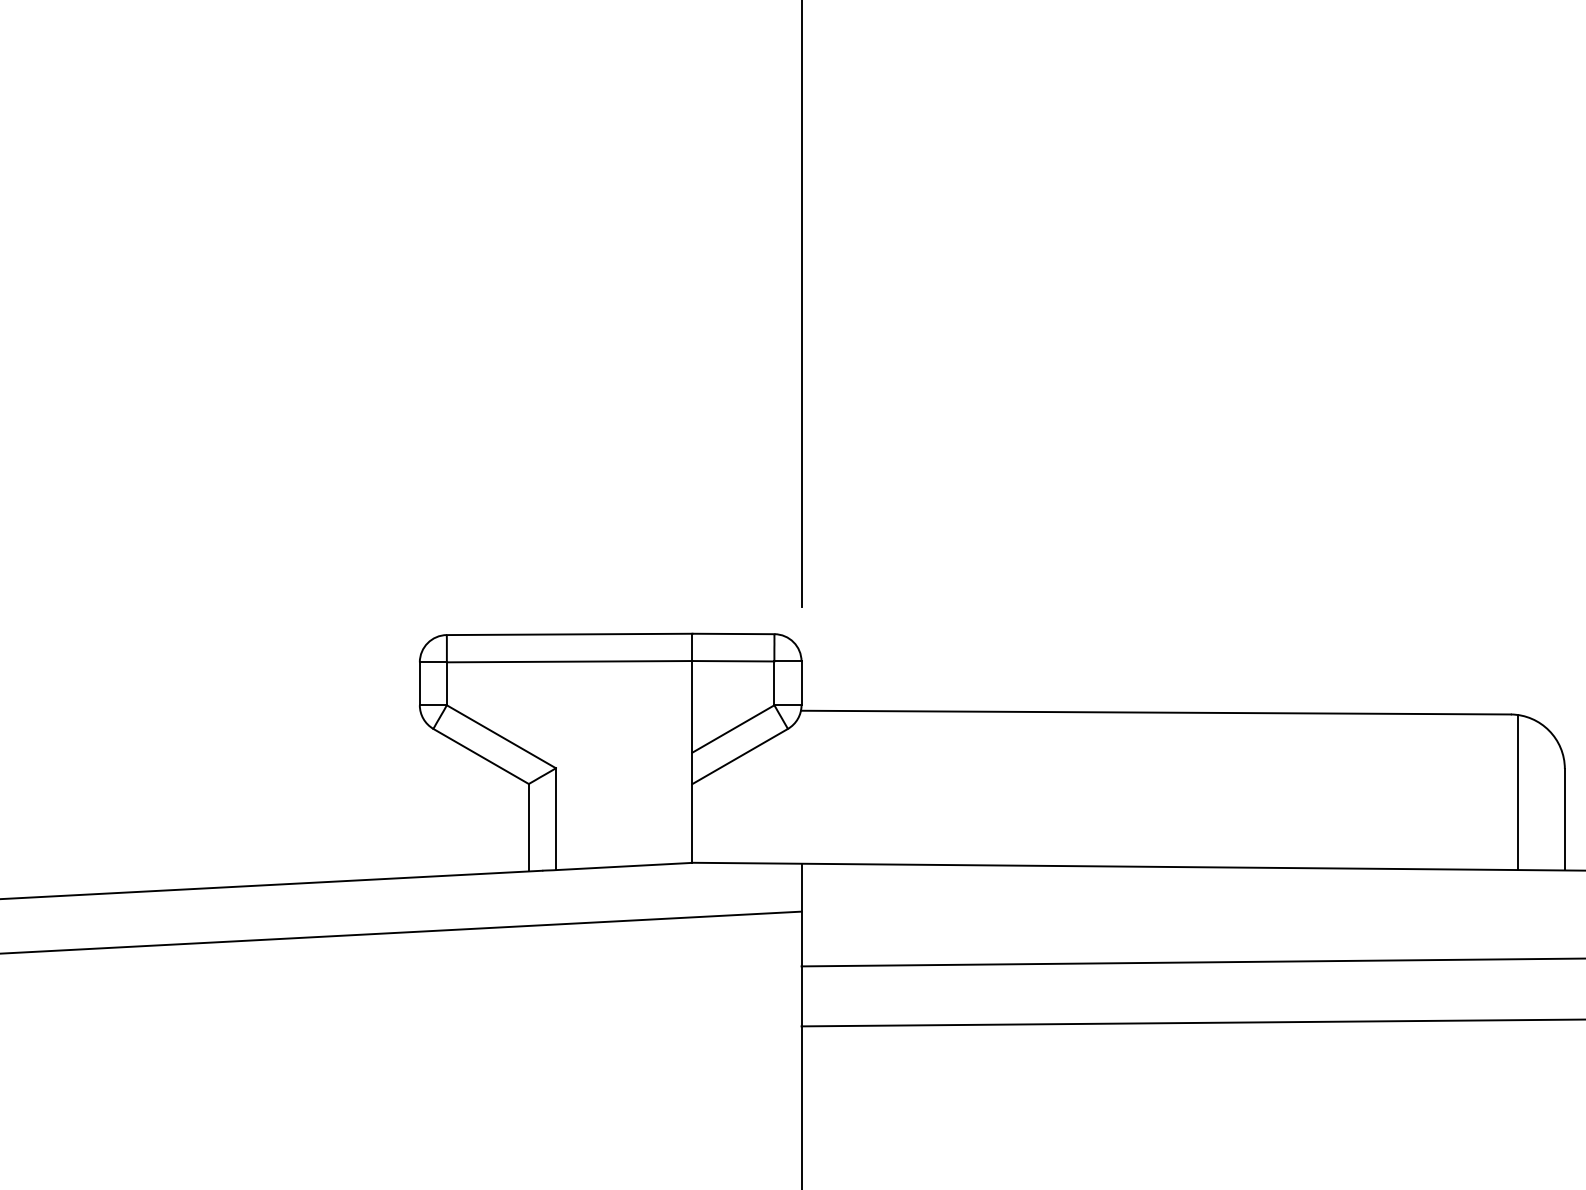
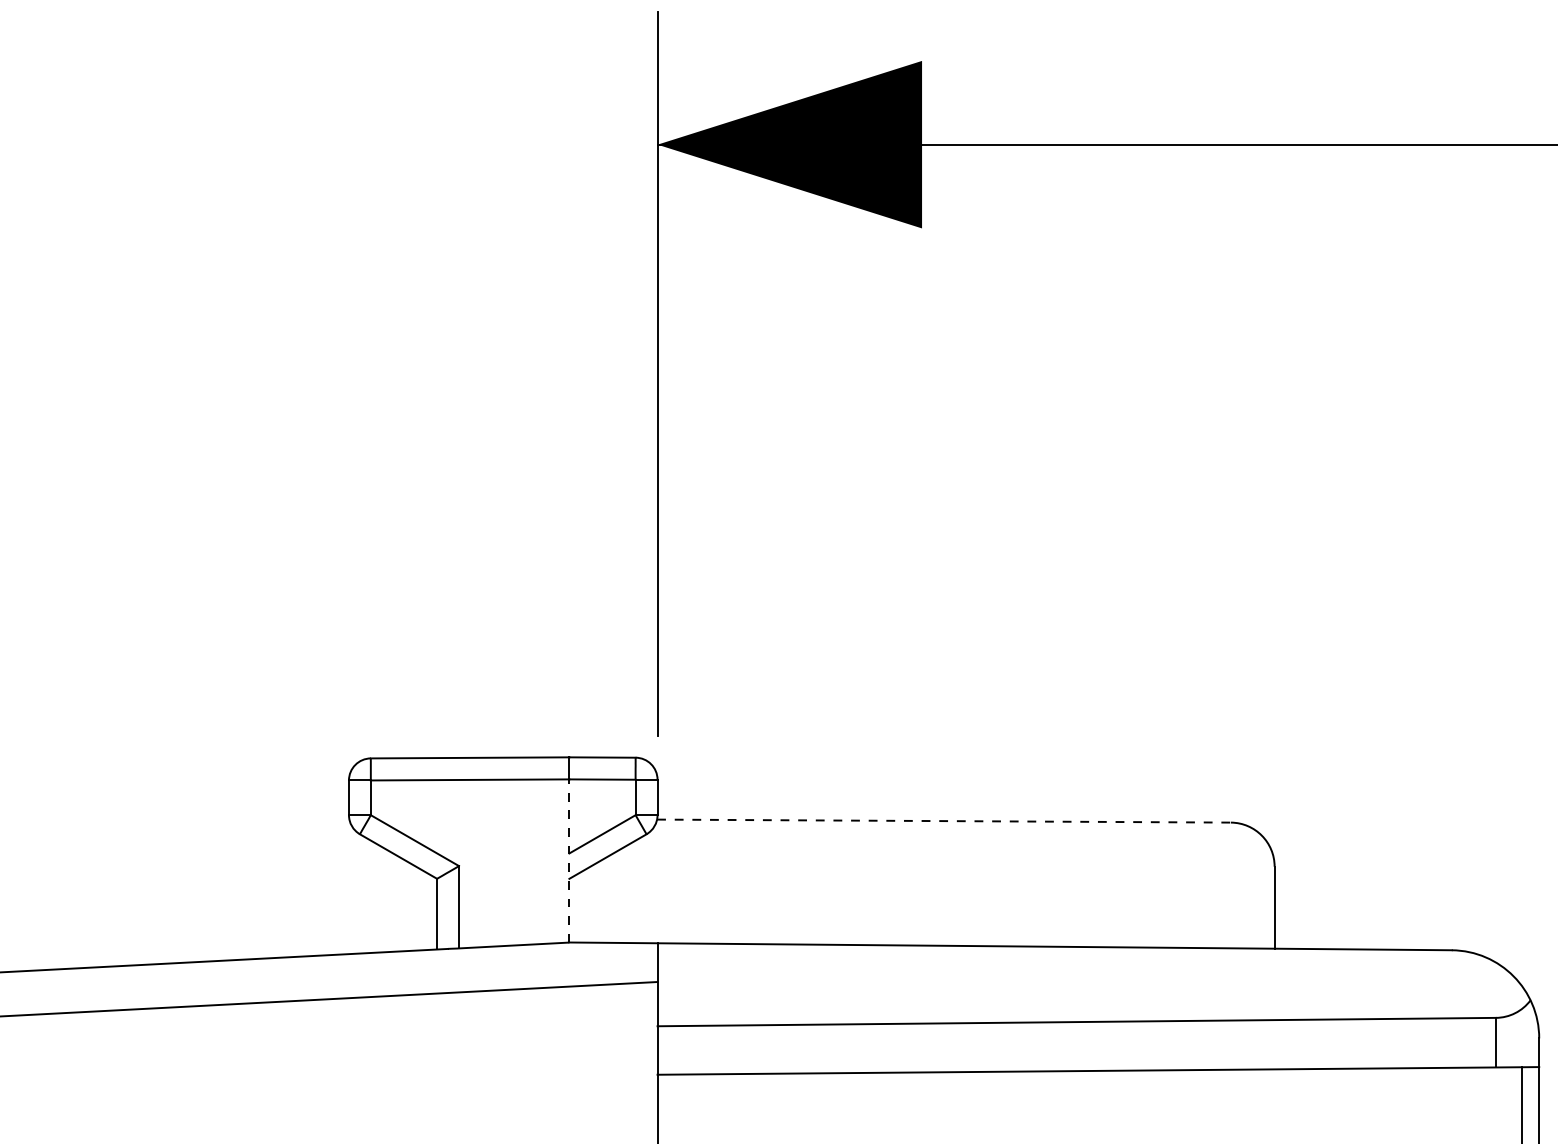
line: (1156, 713) -> (944, 821), solid -> dashed
line: (692, 761) -> (569, 860), solid -> dashed
line: (1517, 792) -> (1236, 885), removed

